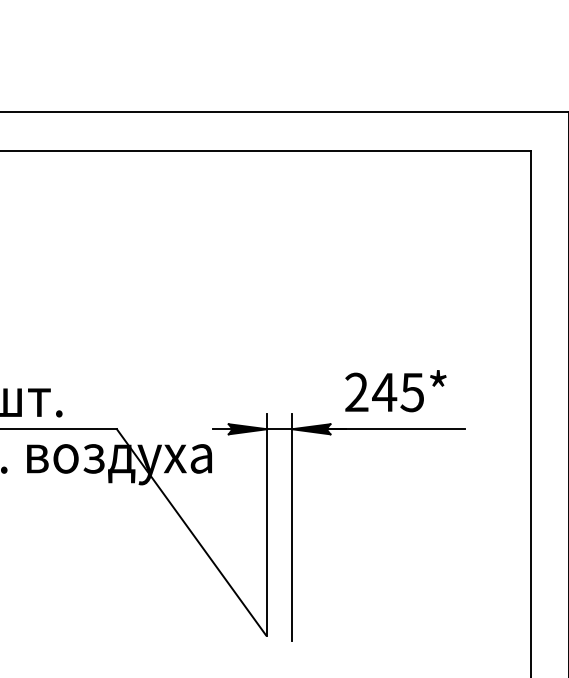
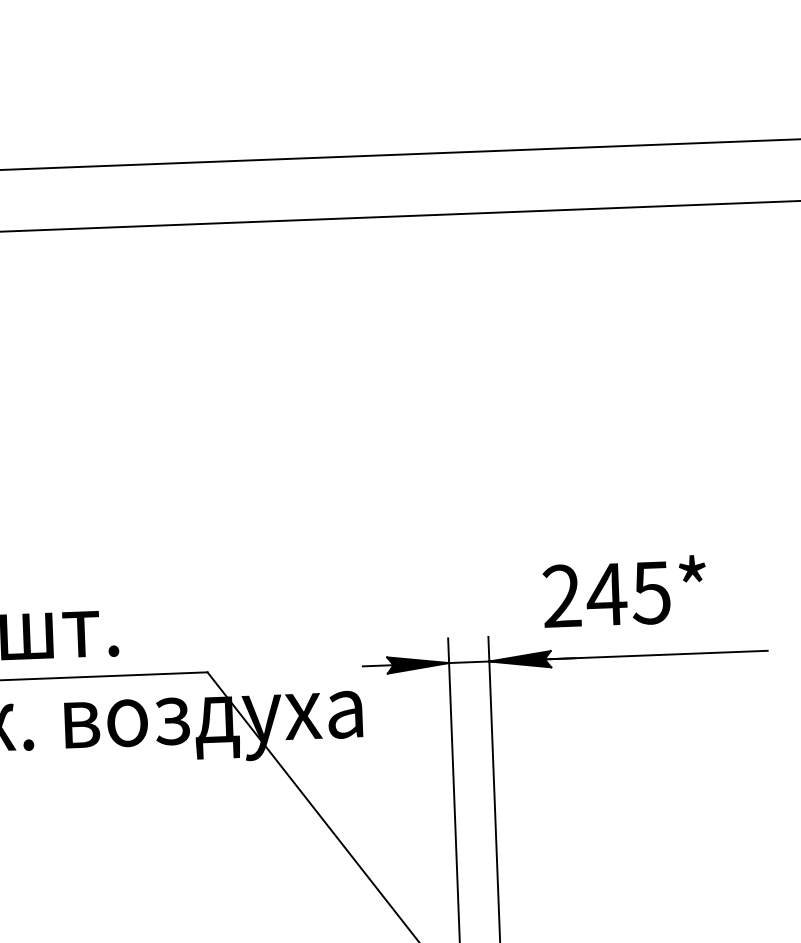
text: (395, 391) -> (624, 592), moved

